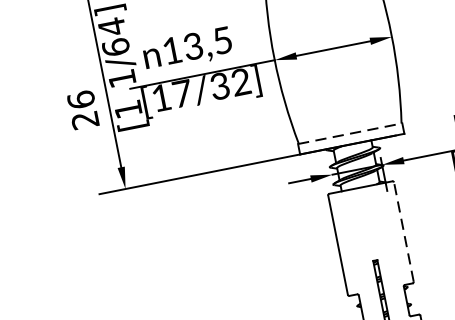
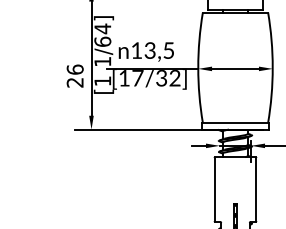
line: (350, 133) -> (235, 122), dashed -> solid
line: (404, 231) -> (256, 189), dashed -> solid

